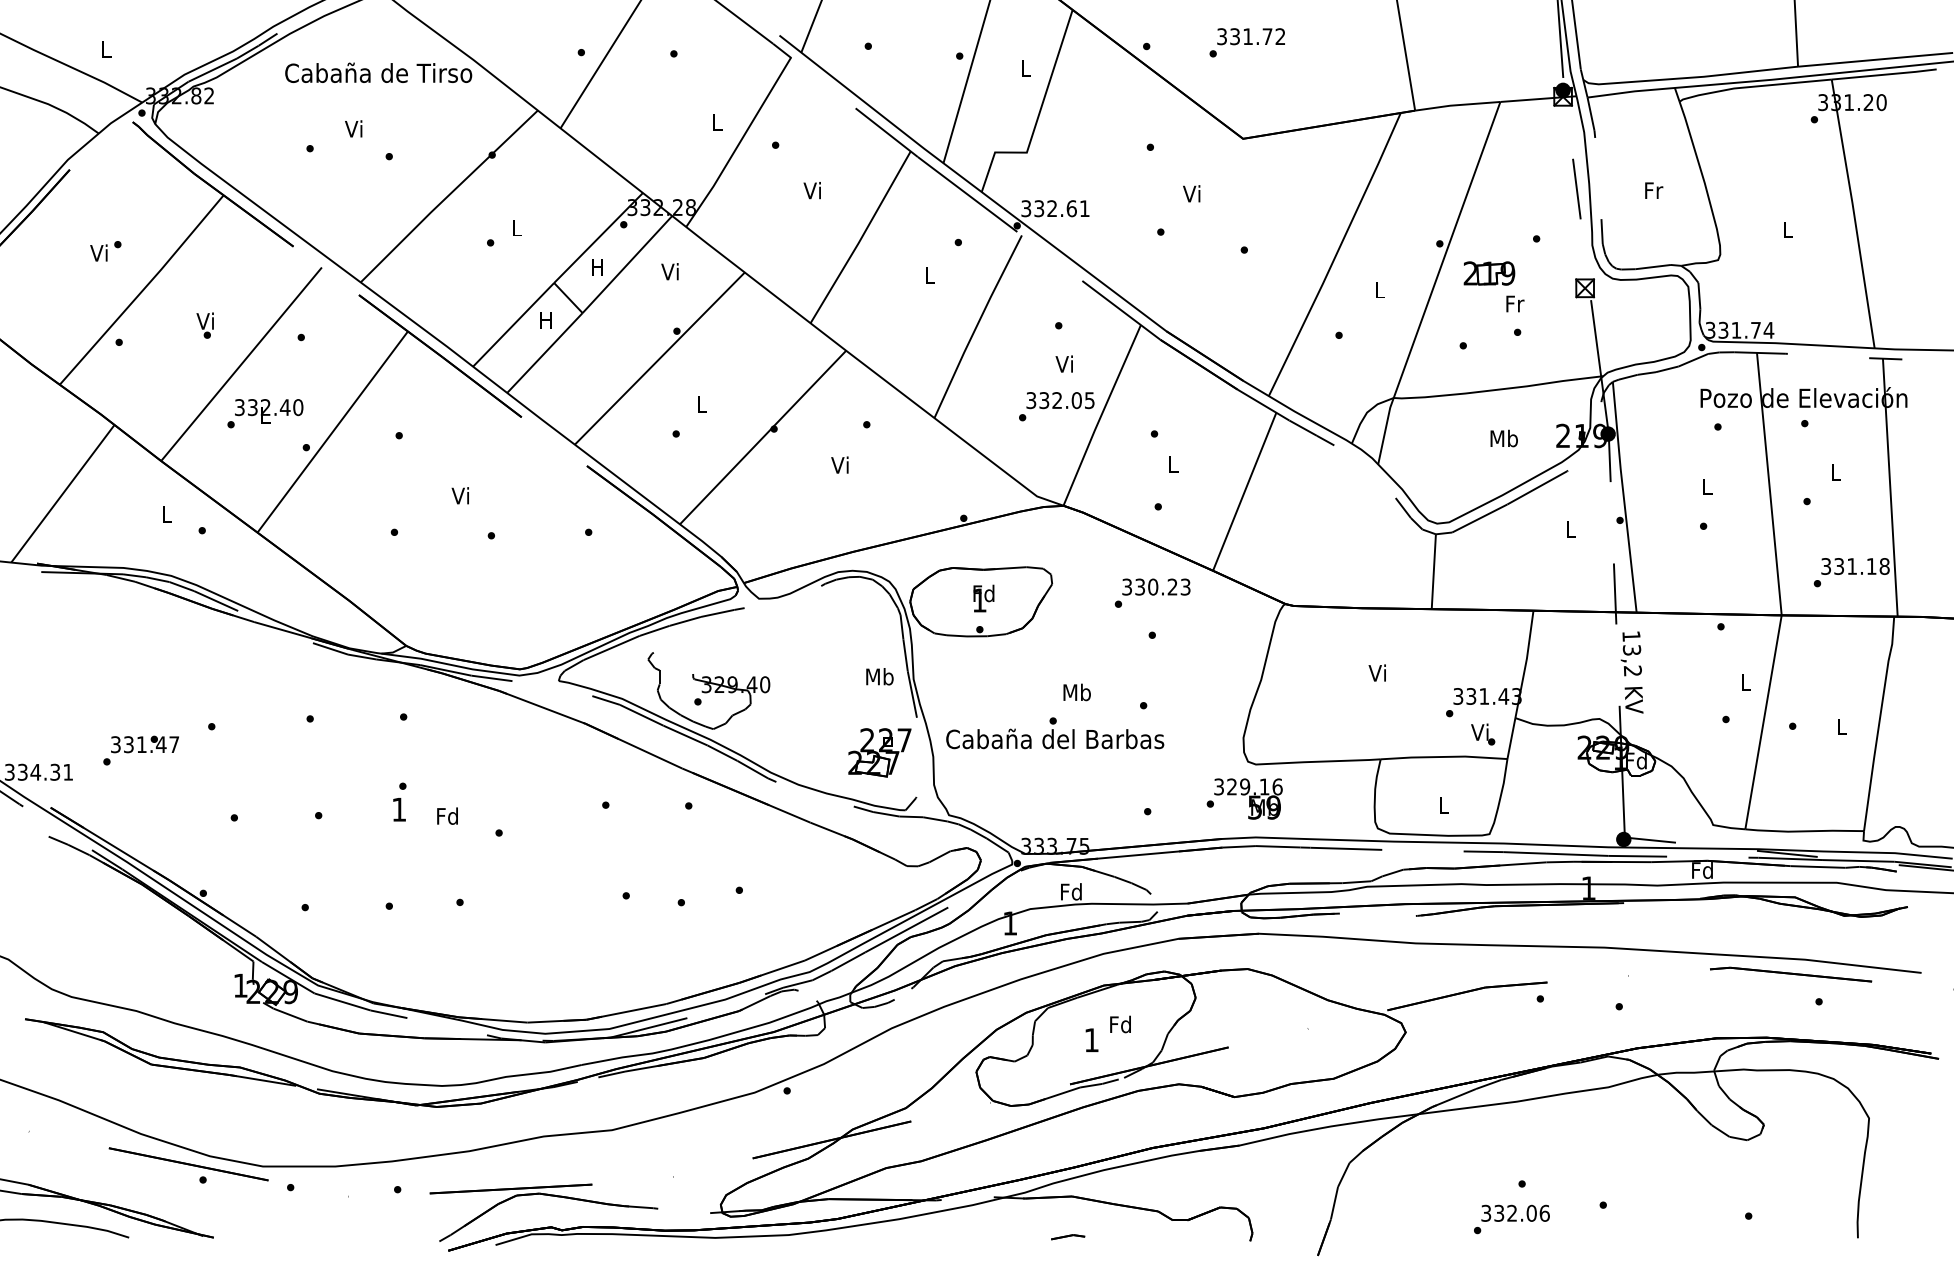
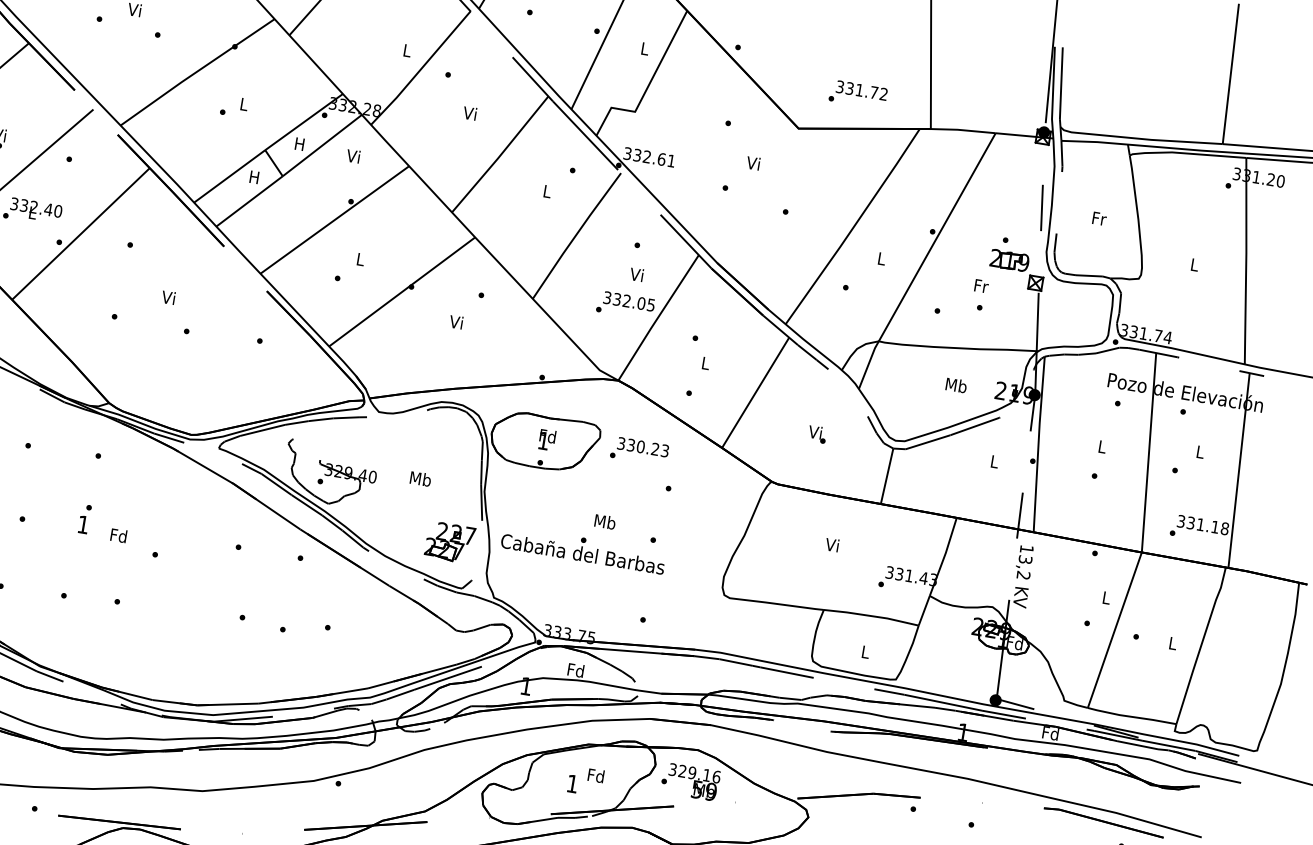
text: (1246, 42) -> (857, 94), moved
part: (1489, 273) -> (1009, 260), moved
text: (1152, 592) -> (639, 450), moved
text: (879, 676) -> (420, 478), moved
text: (1483, 734) -> (817, 434), moved
text: (1244, 798) -> (690, 781), moved

